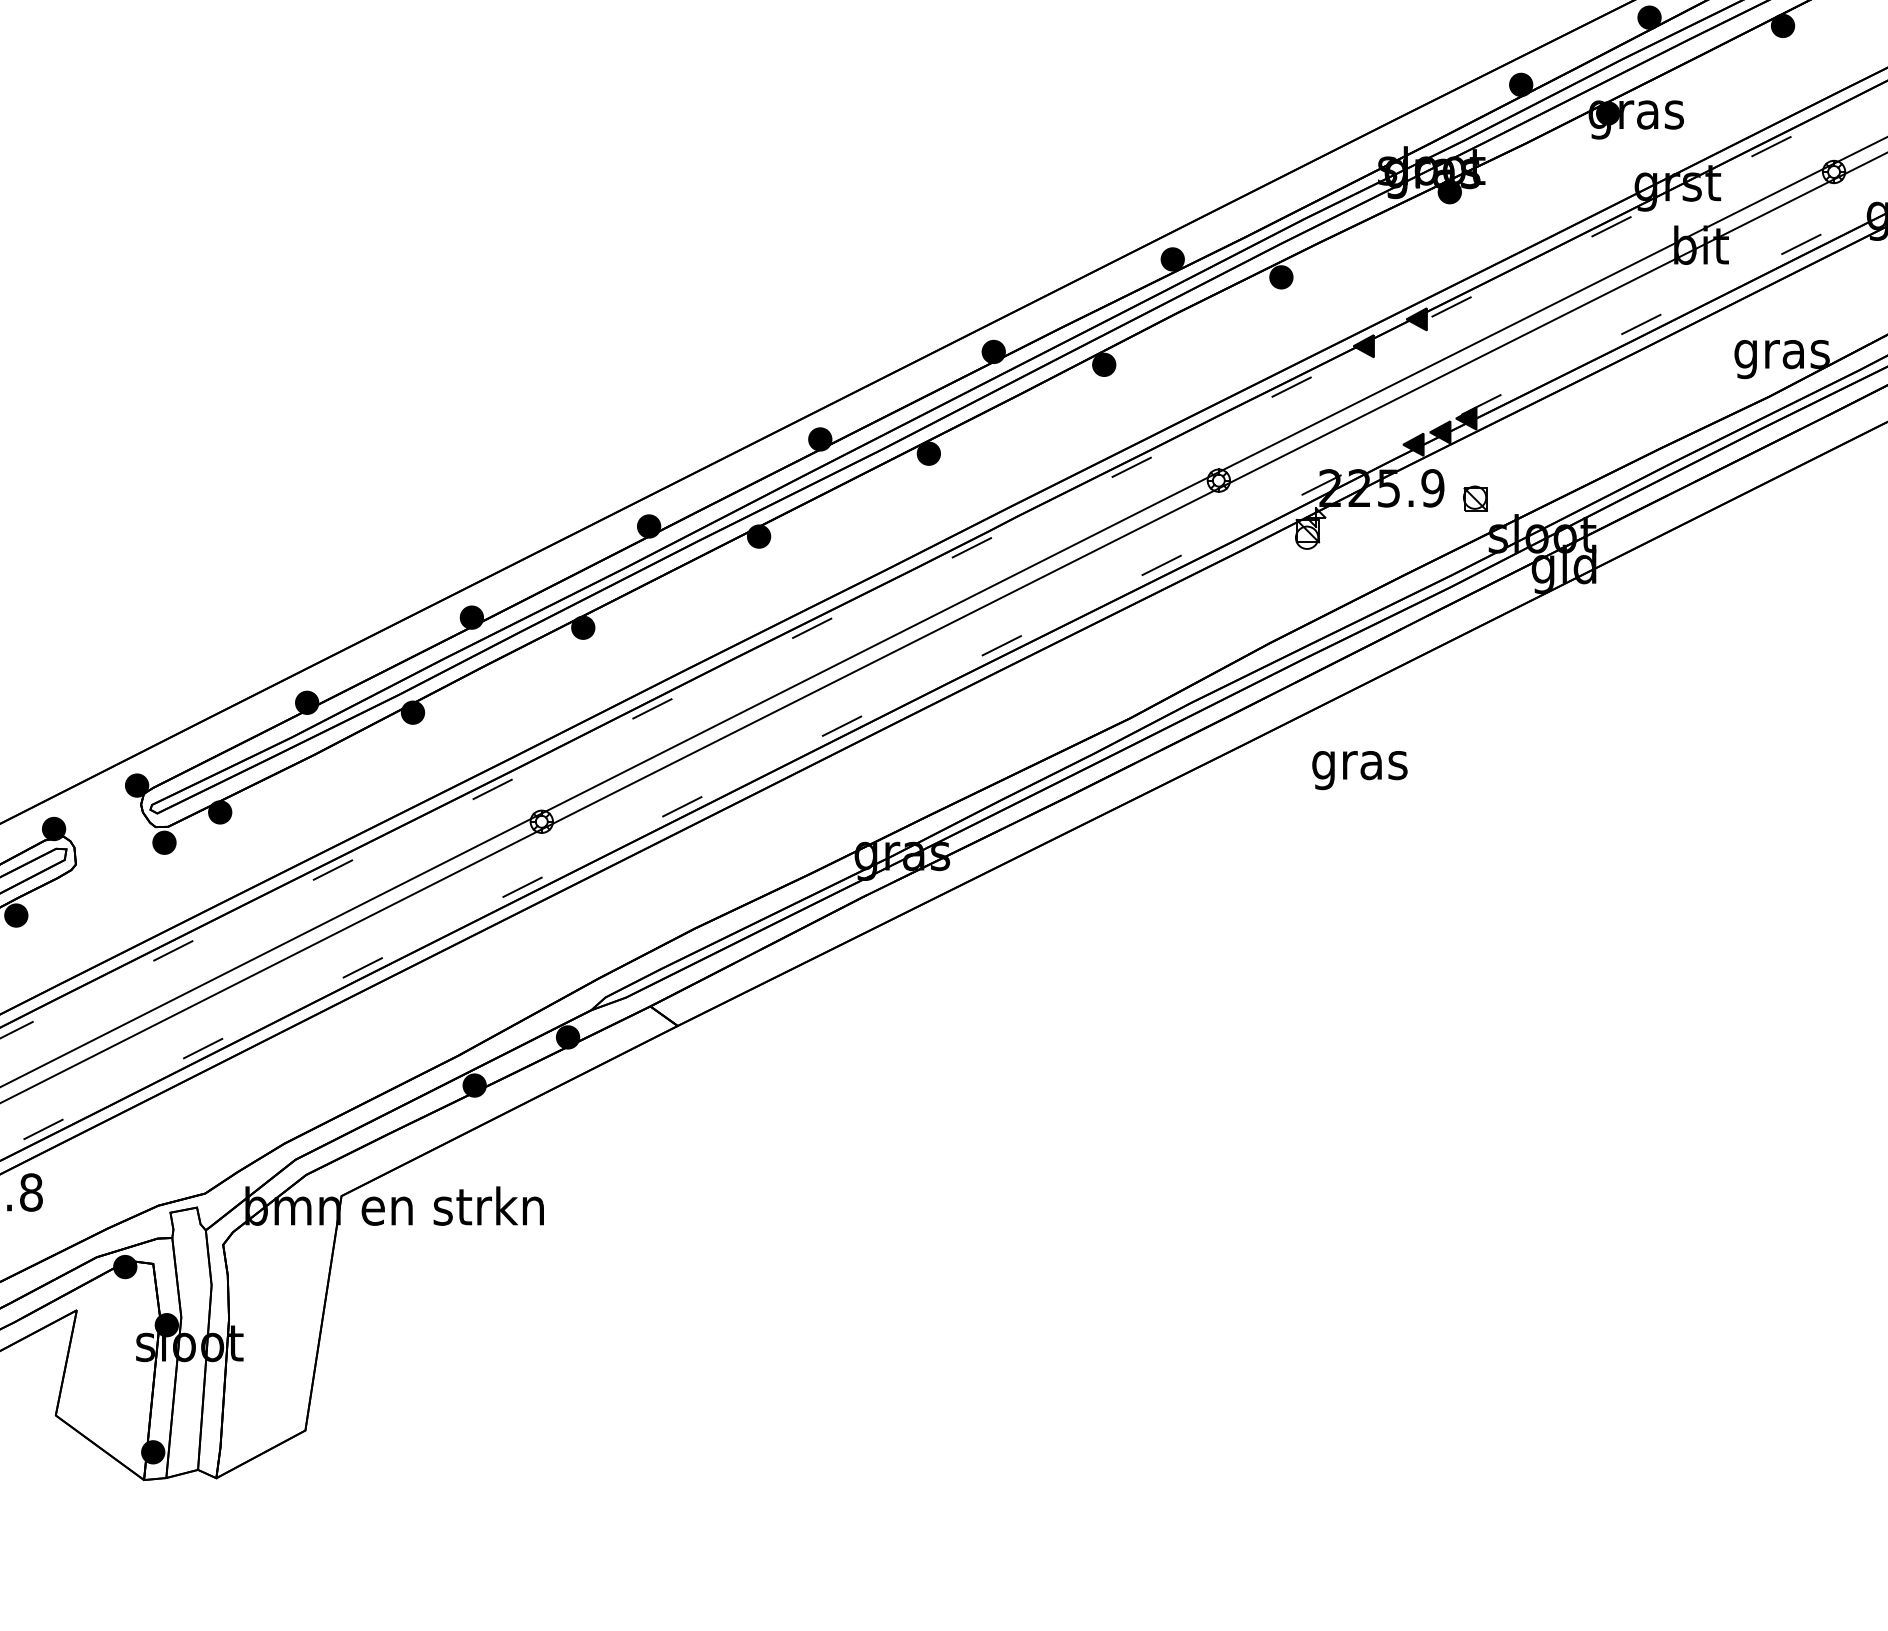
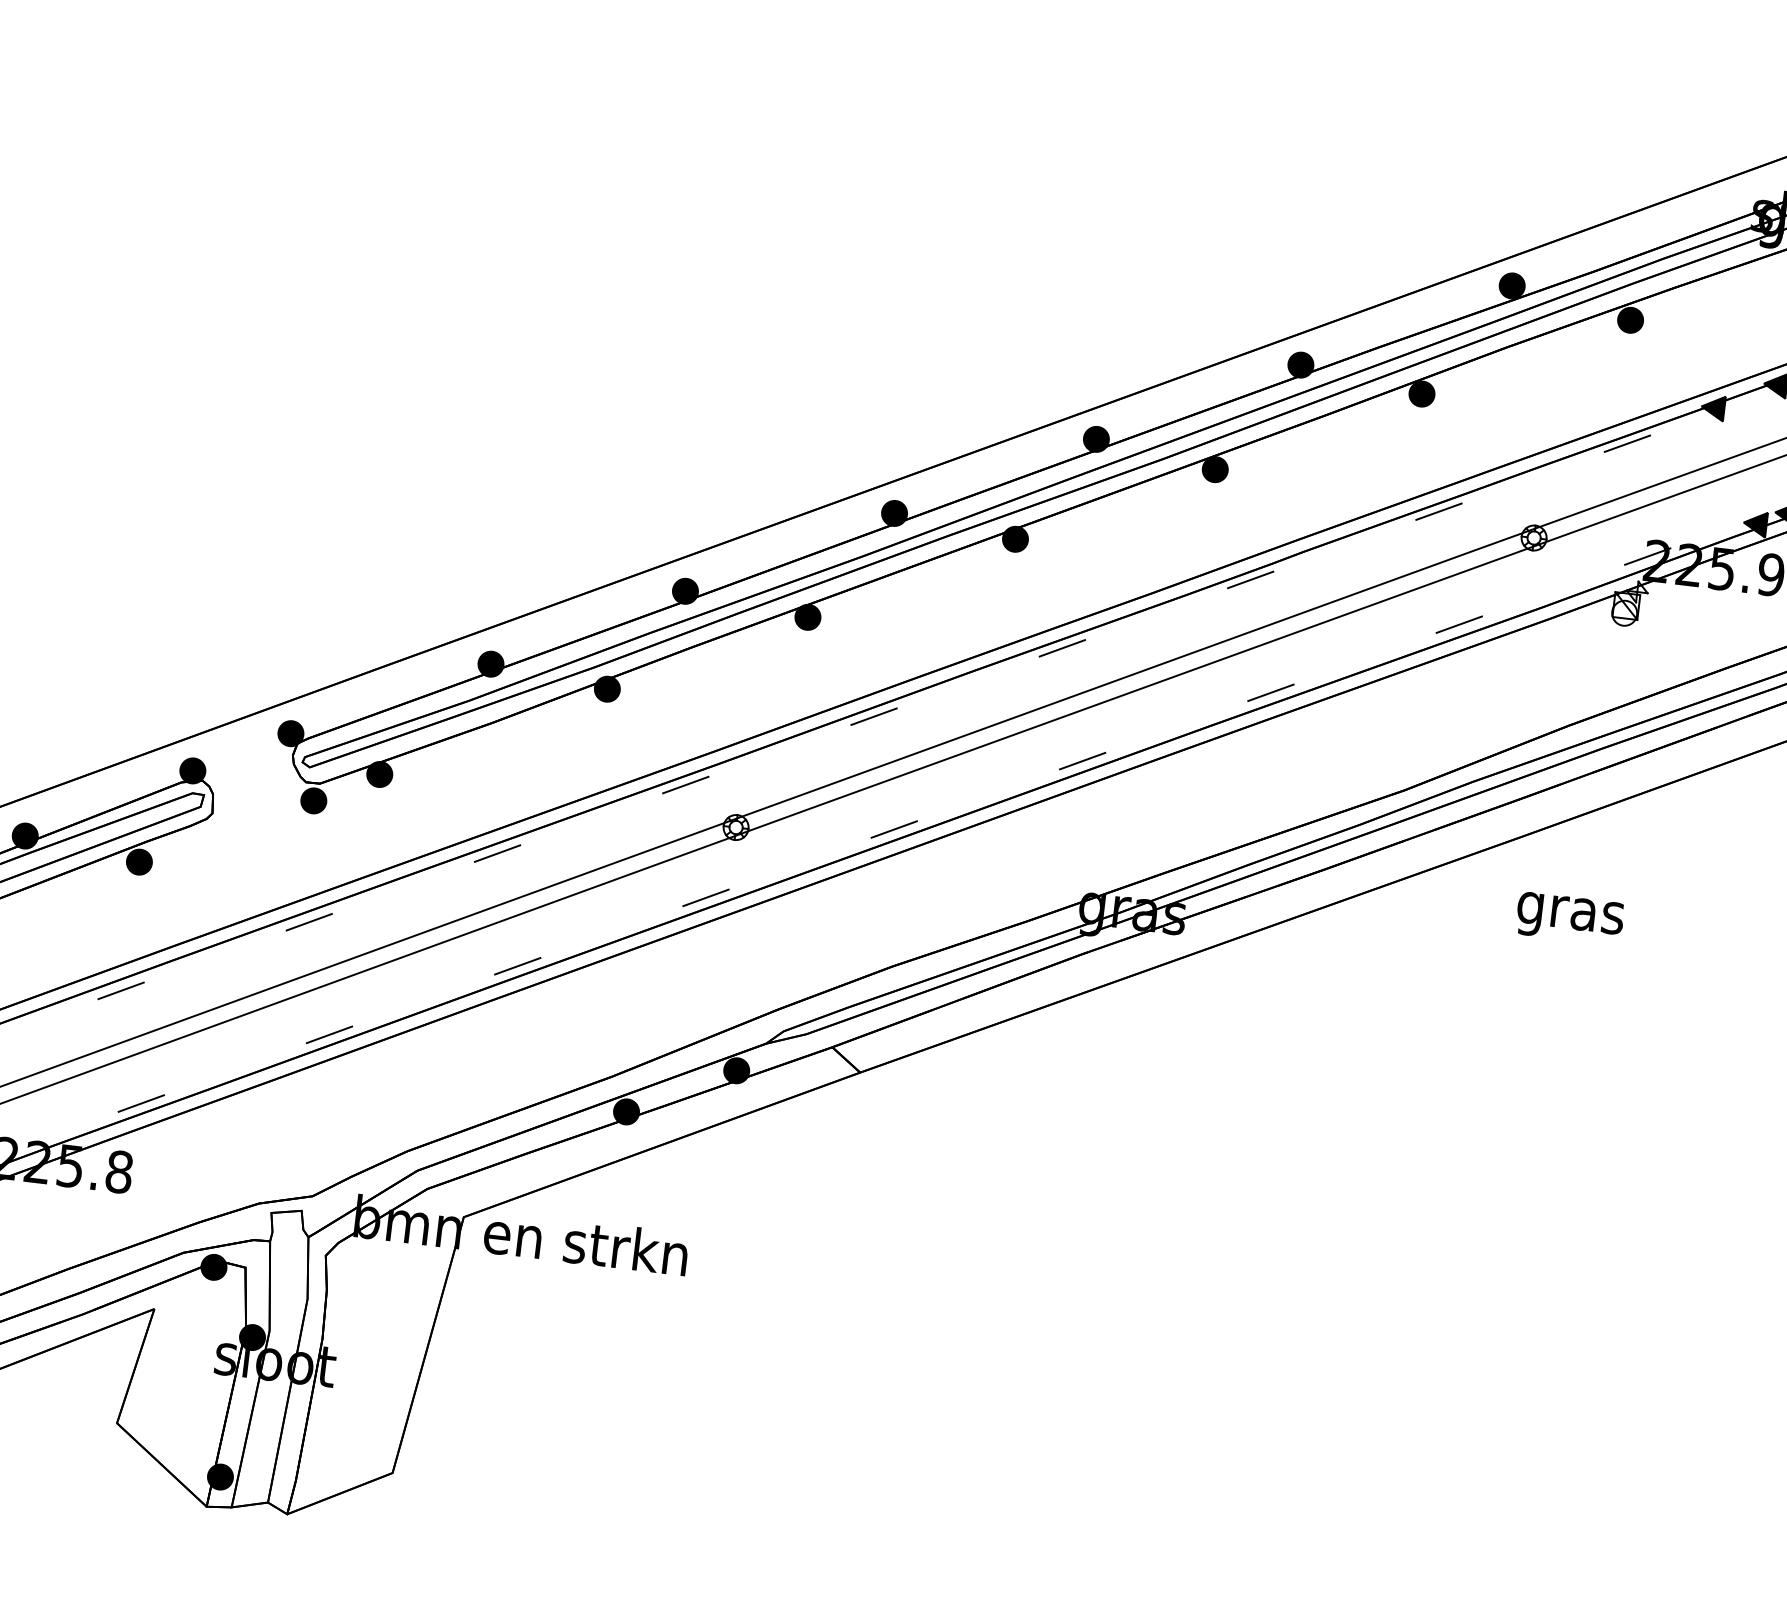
text: (1359, 770) -> (1569, 918), moved

